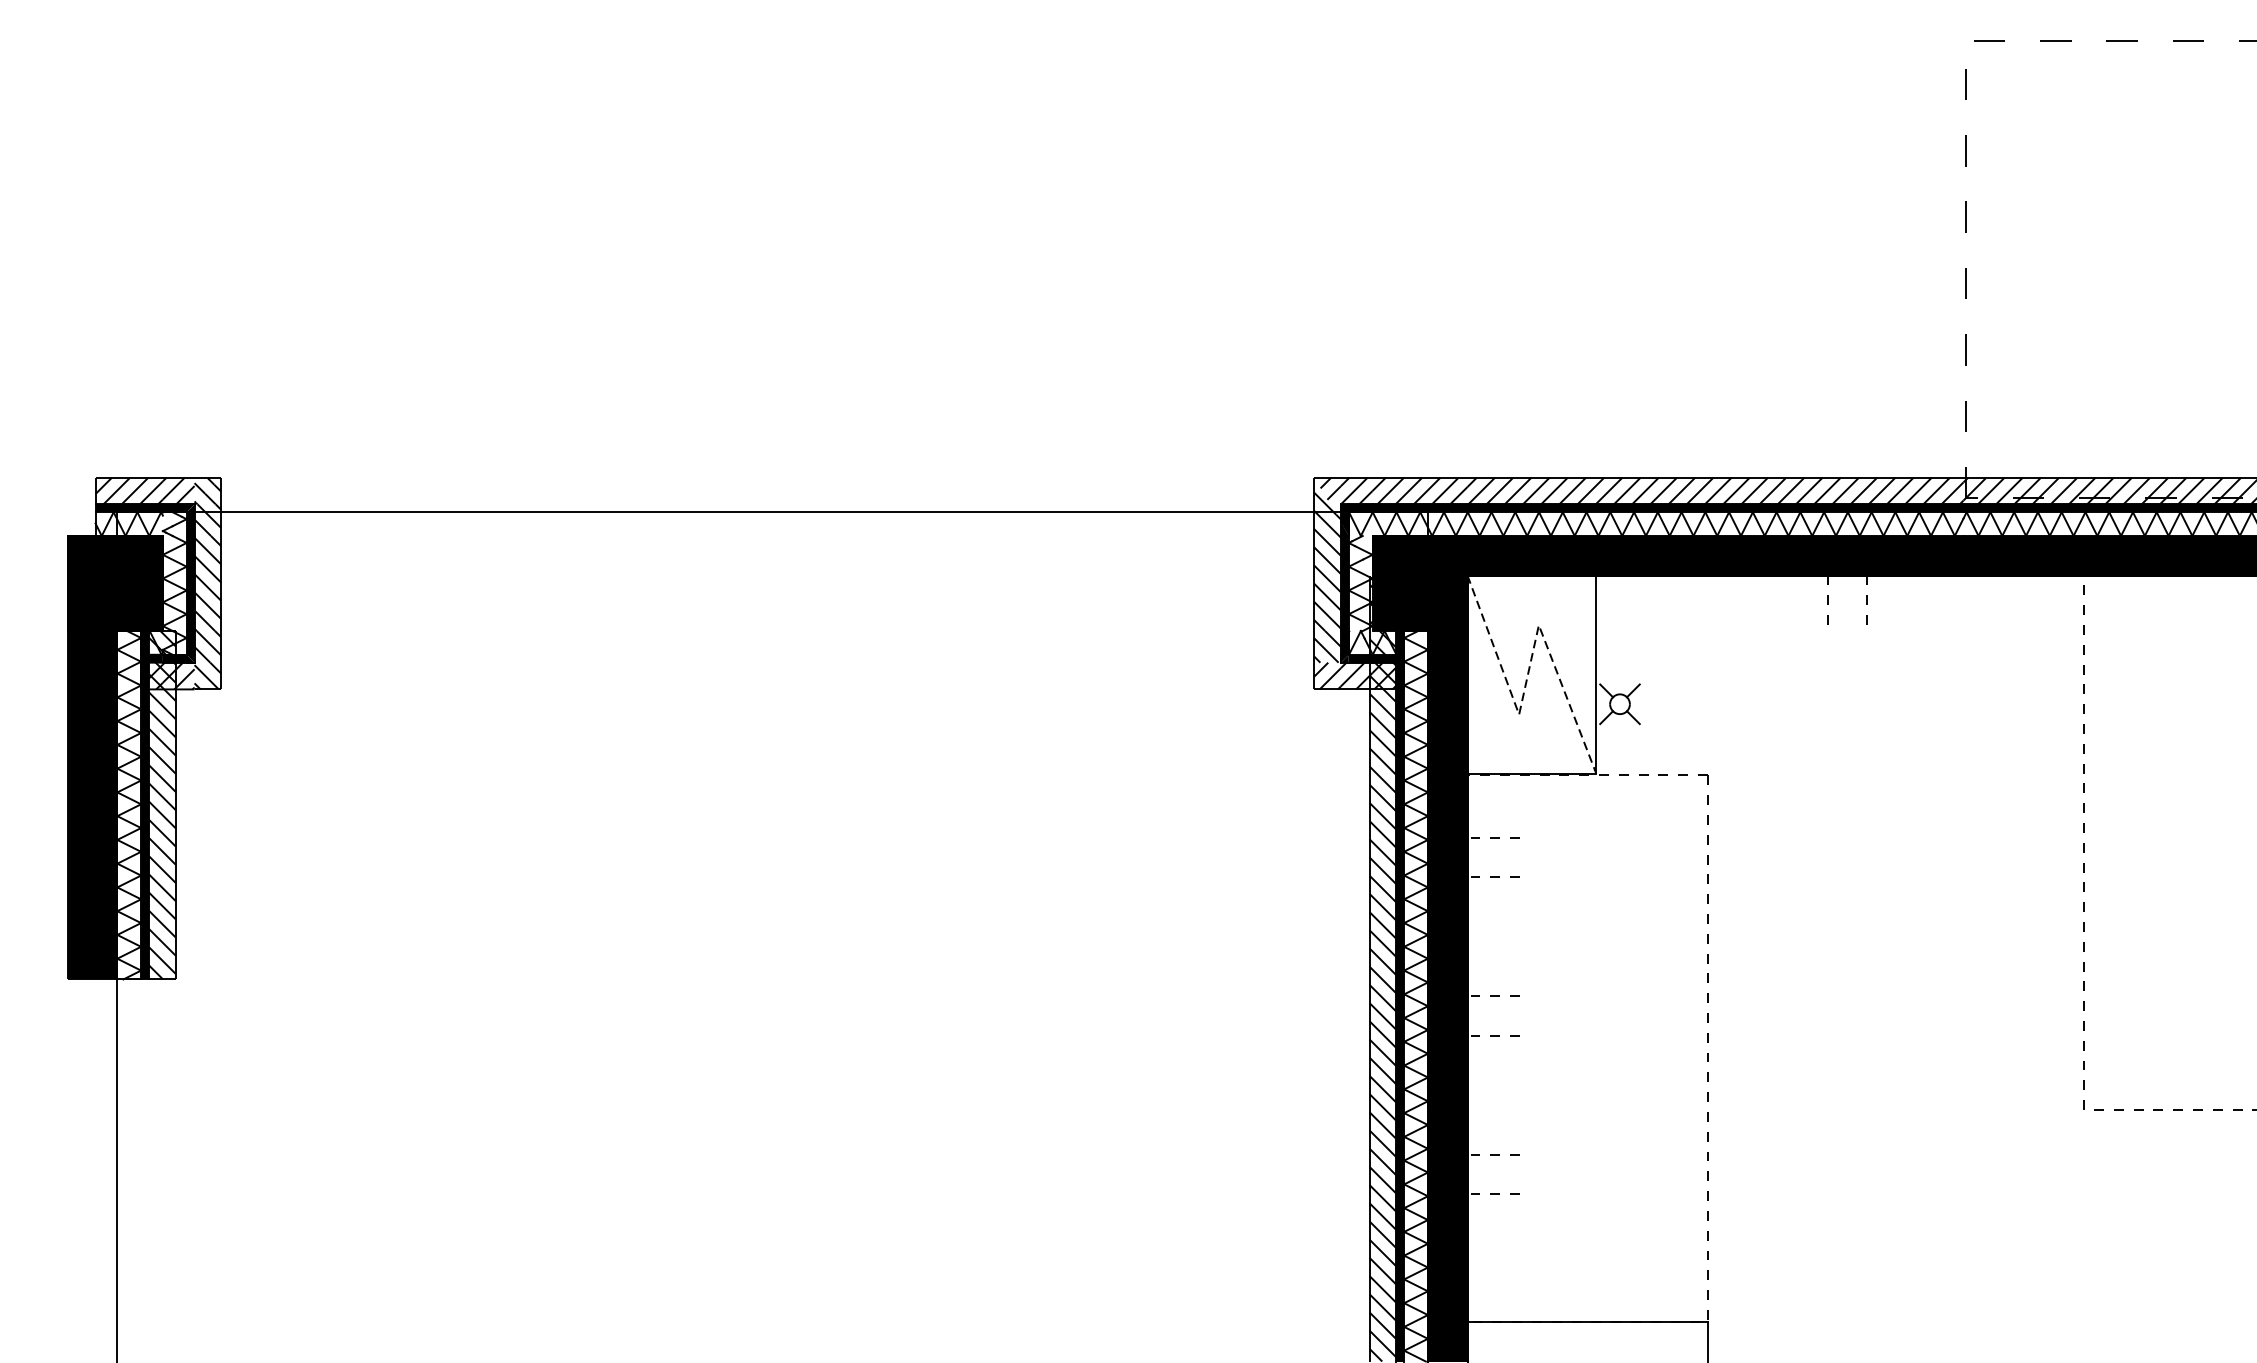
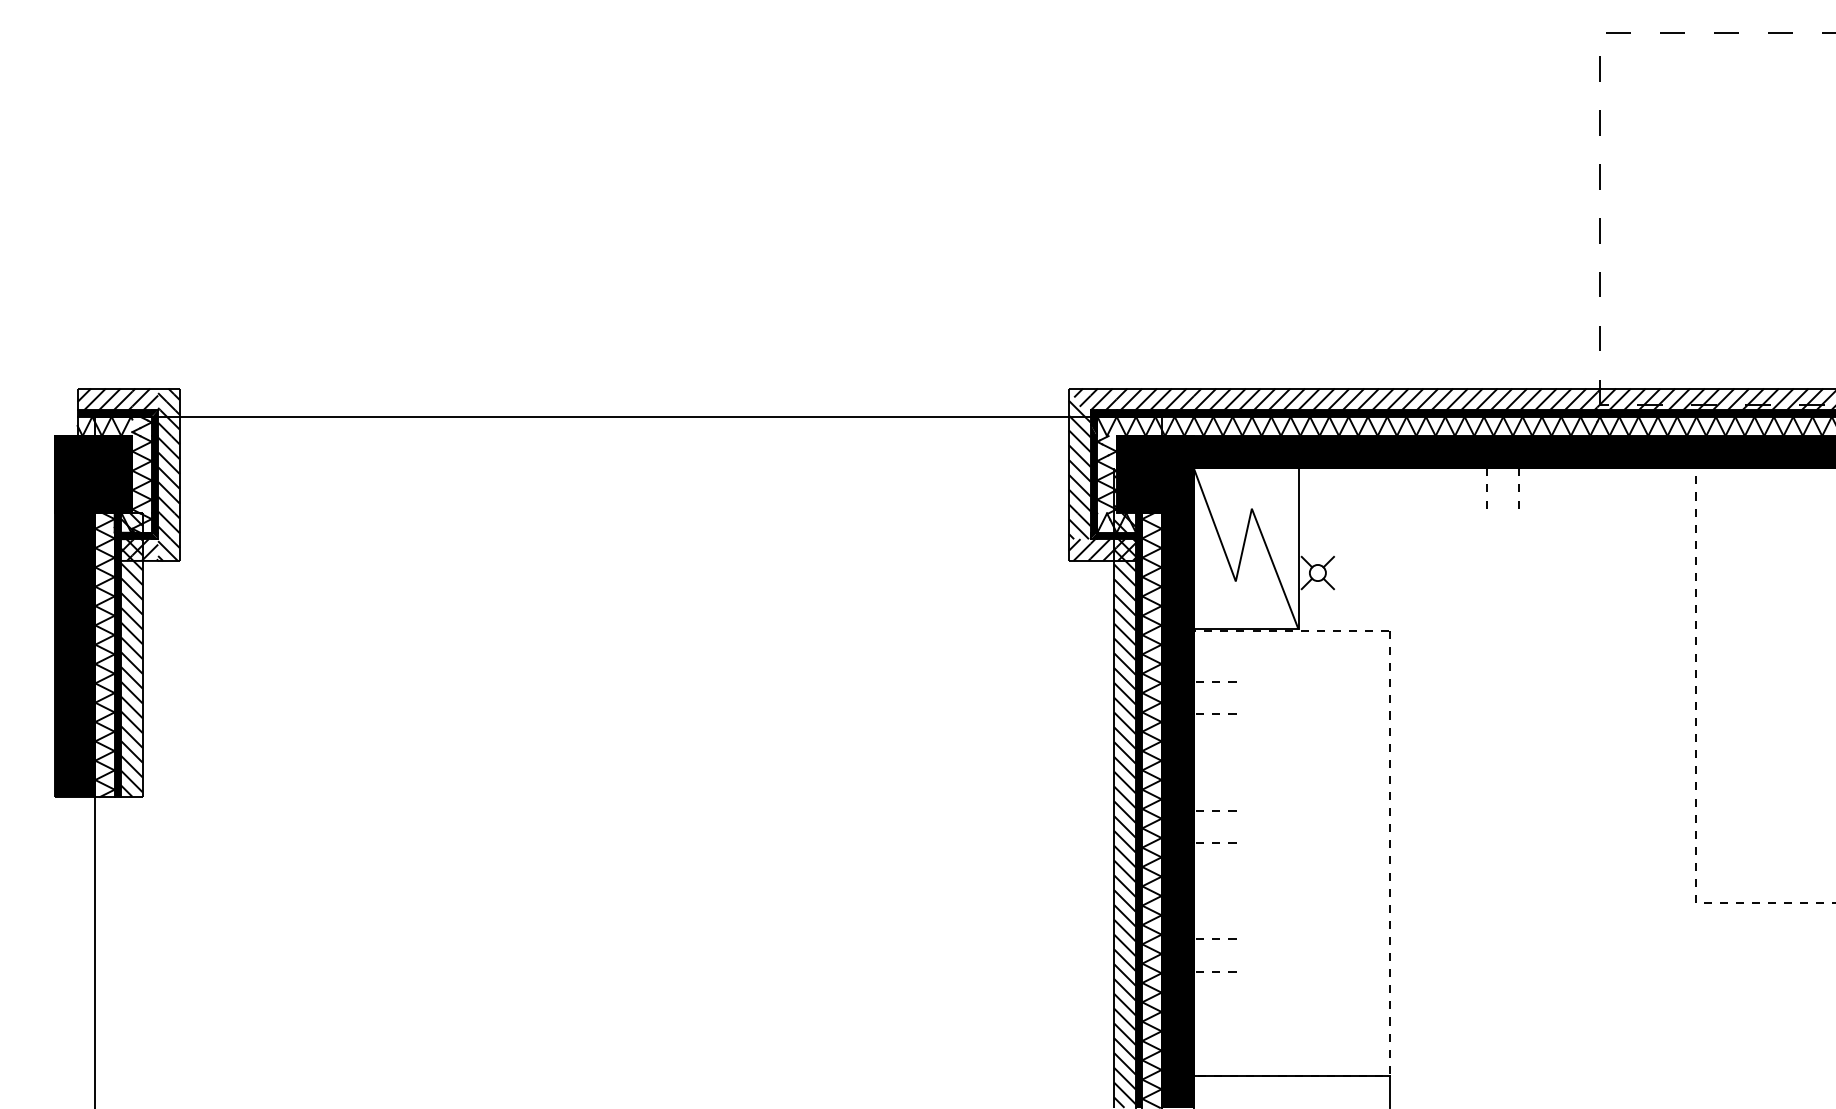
line: (1529, 664) -> (1244, 540), dashed -> solid

